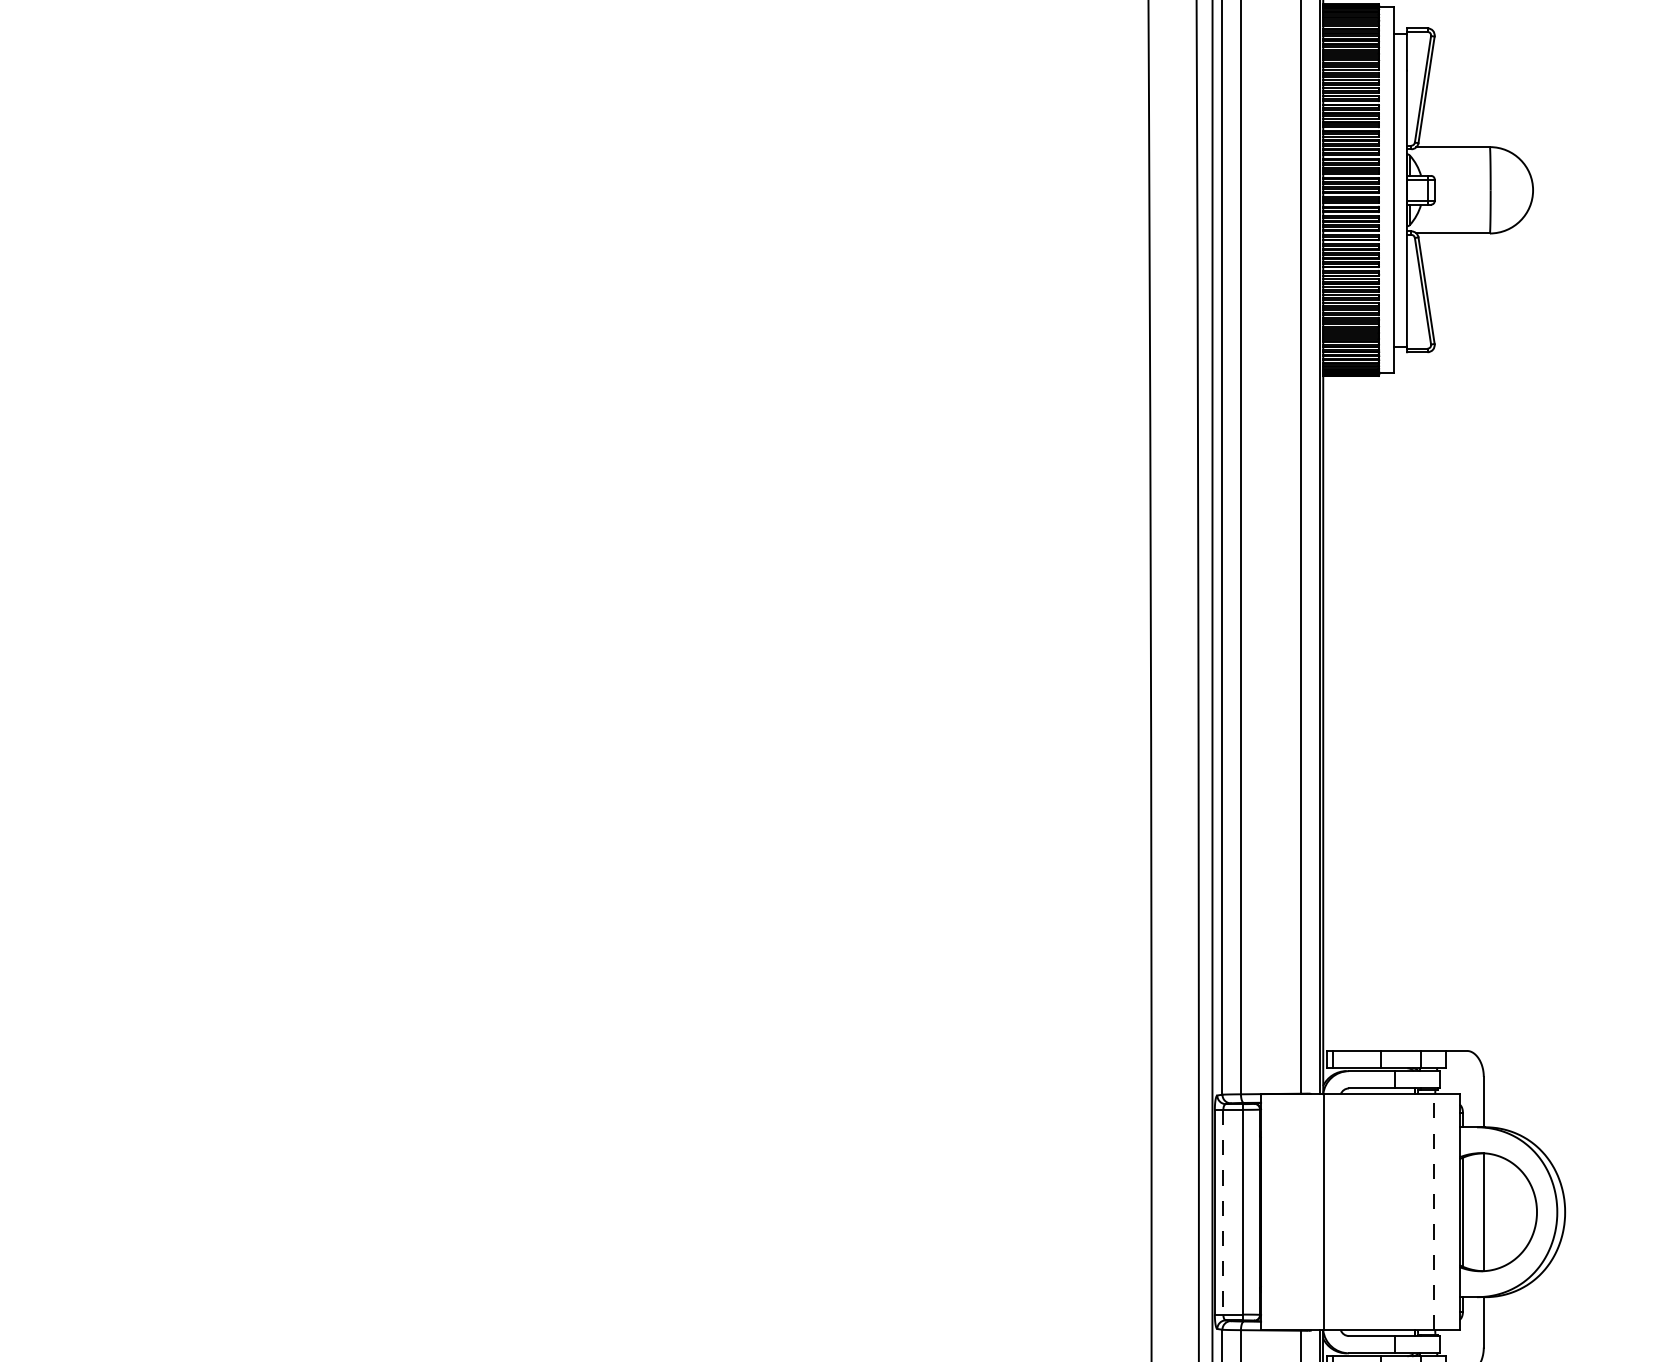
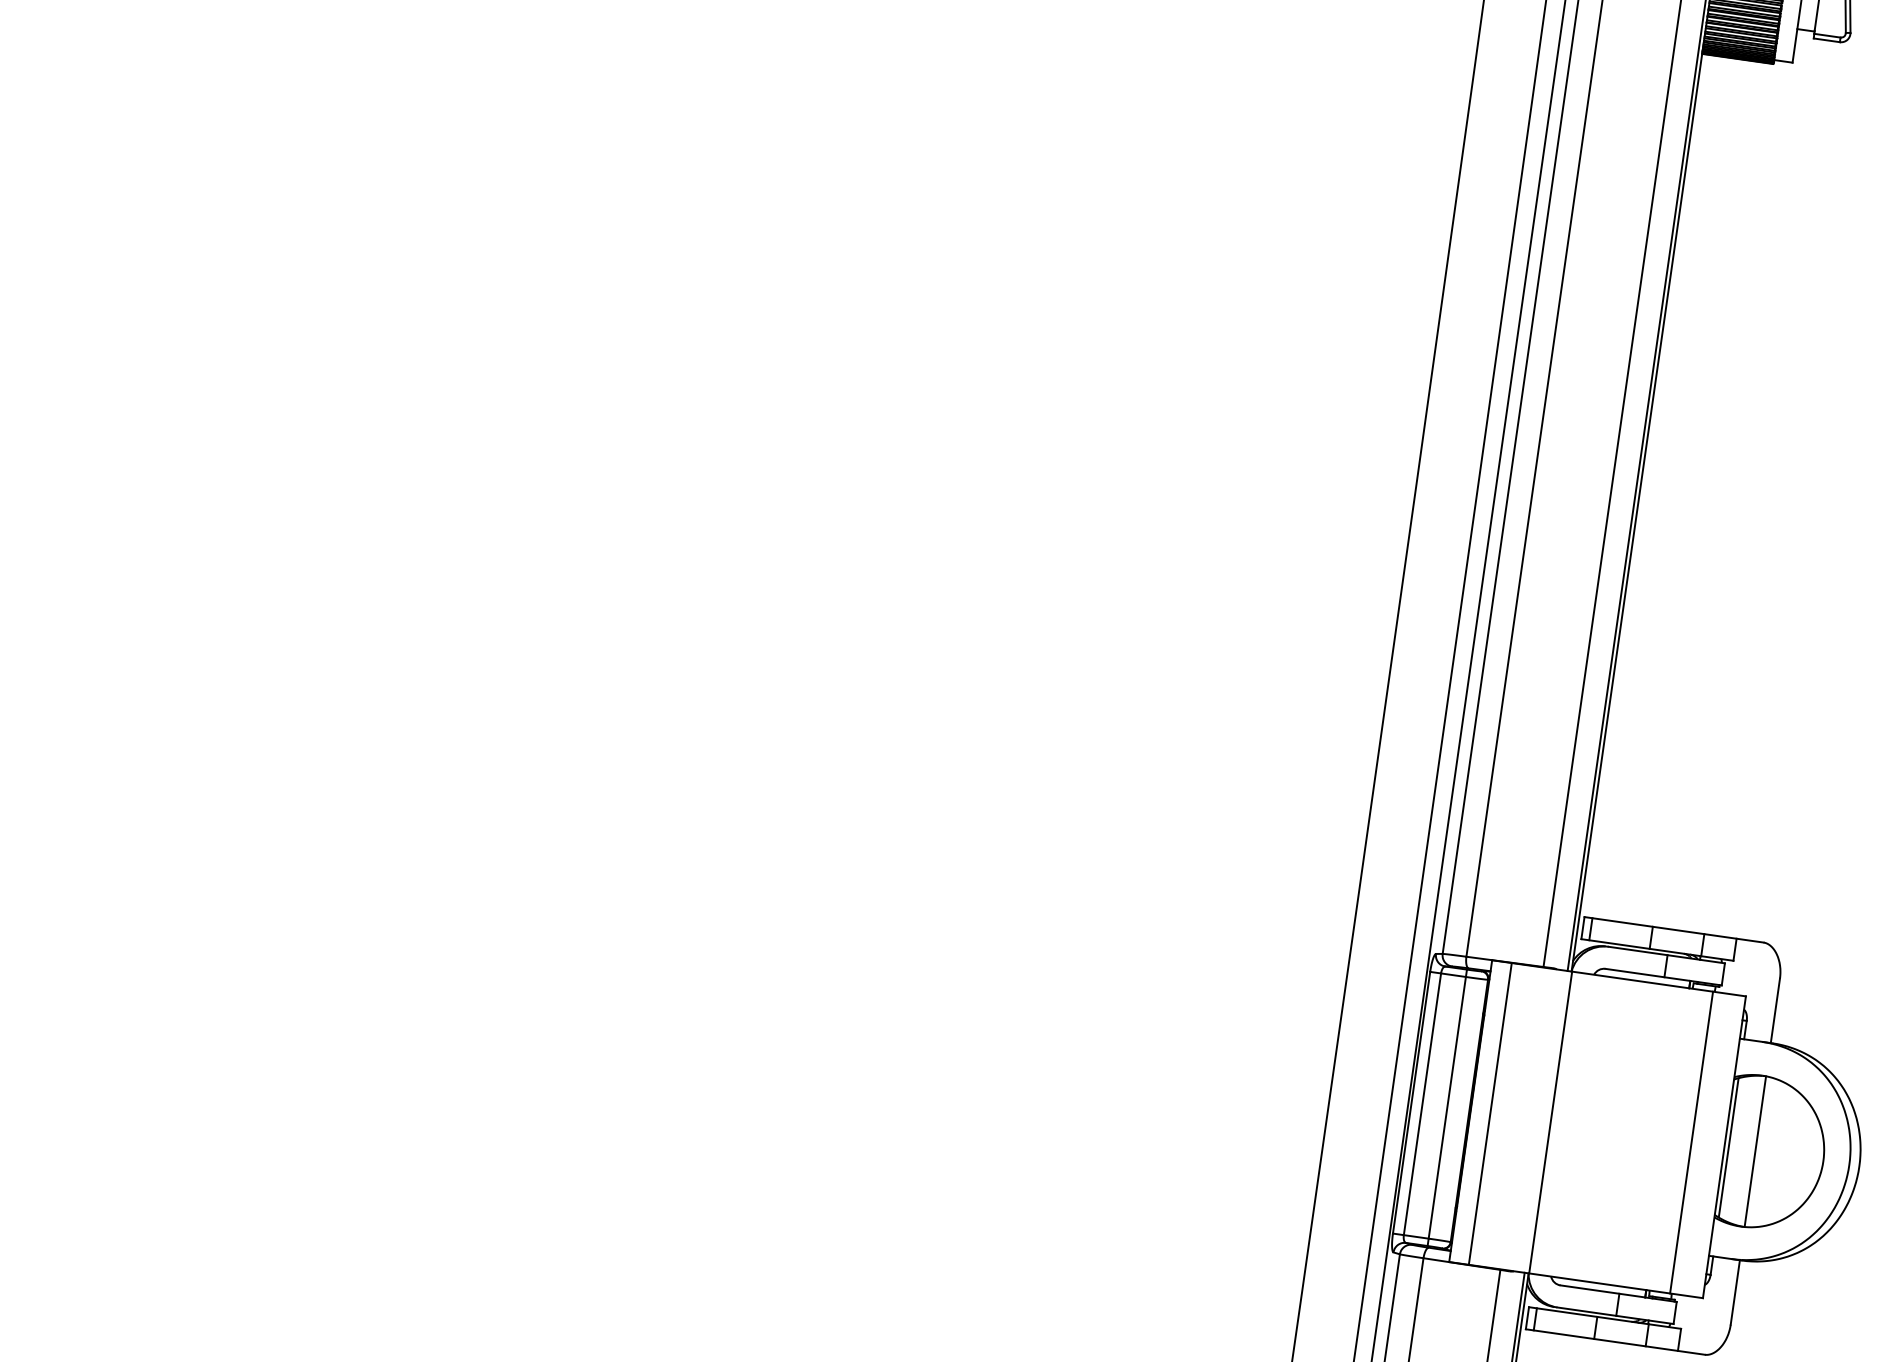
line: (1433, 1211) -> (1691, 1141), dashed -> solid
line: (1223, 1212) -> (1422, 1104), dashed -> solid
line: (1276, 1212) -> (1490, 1114), added

